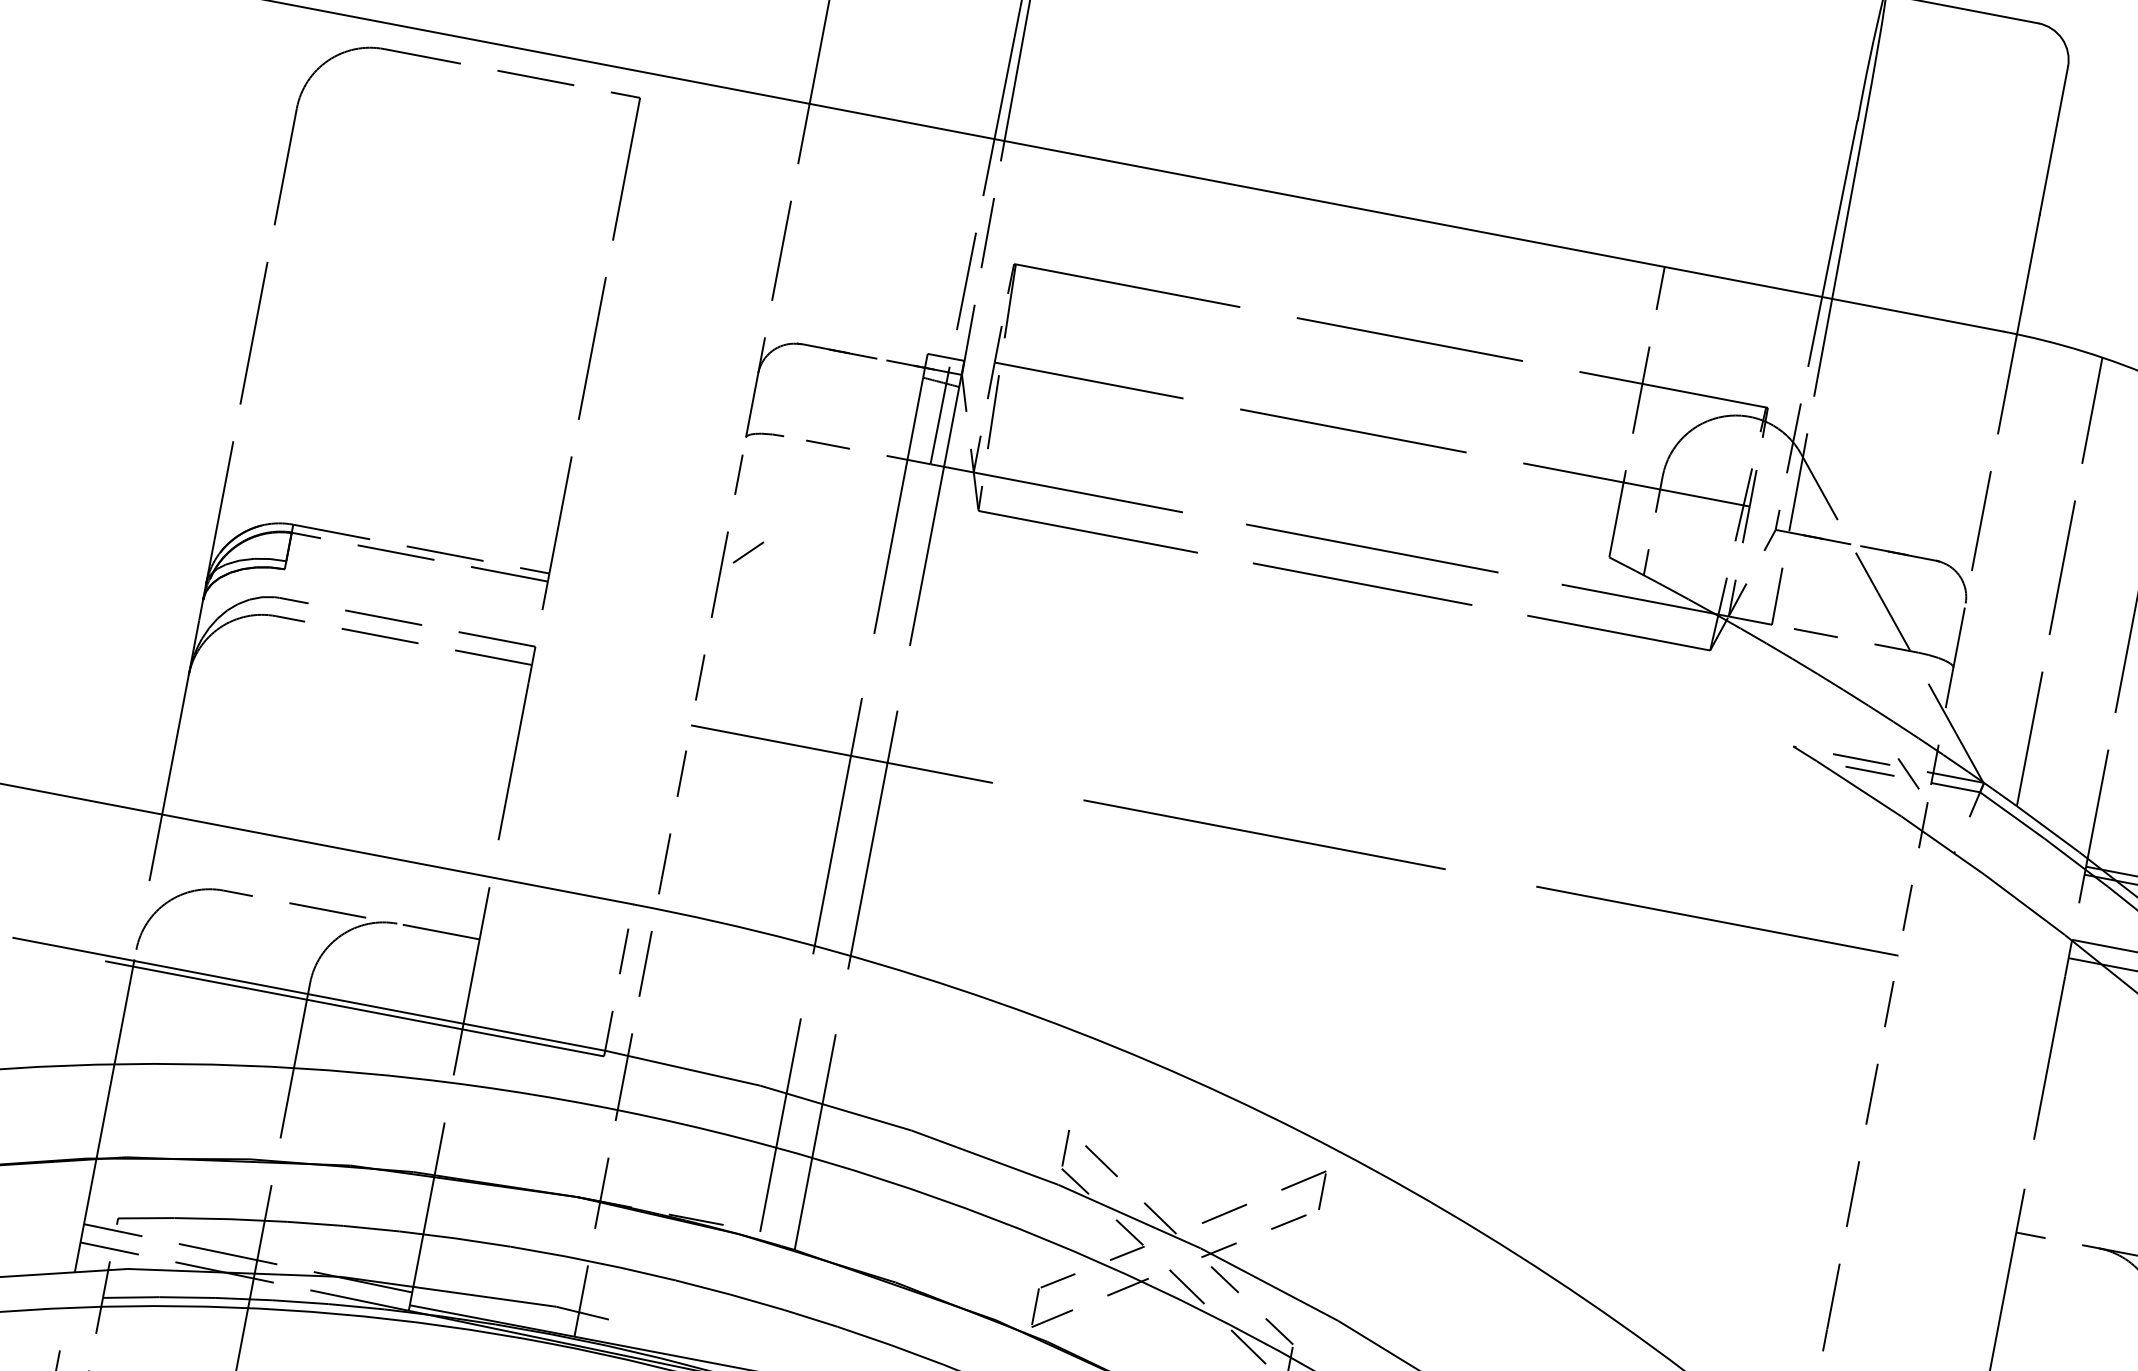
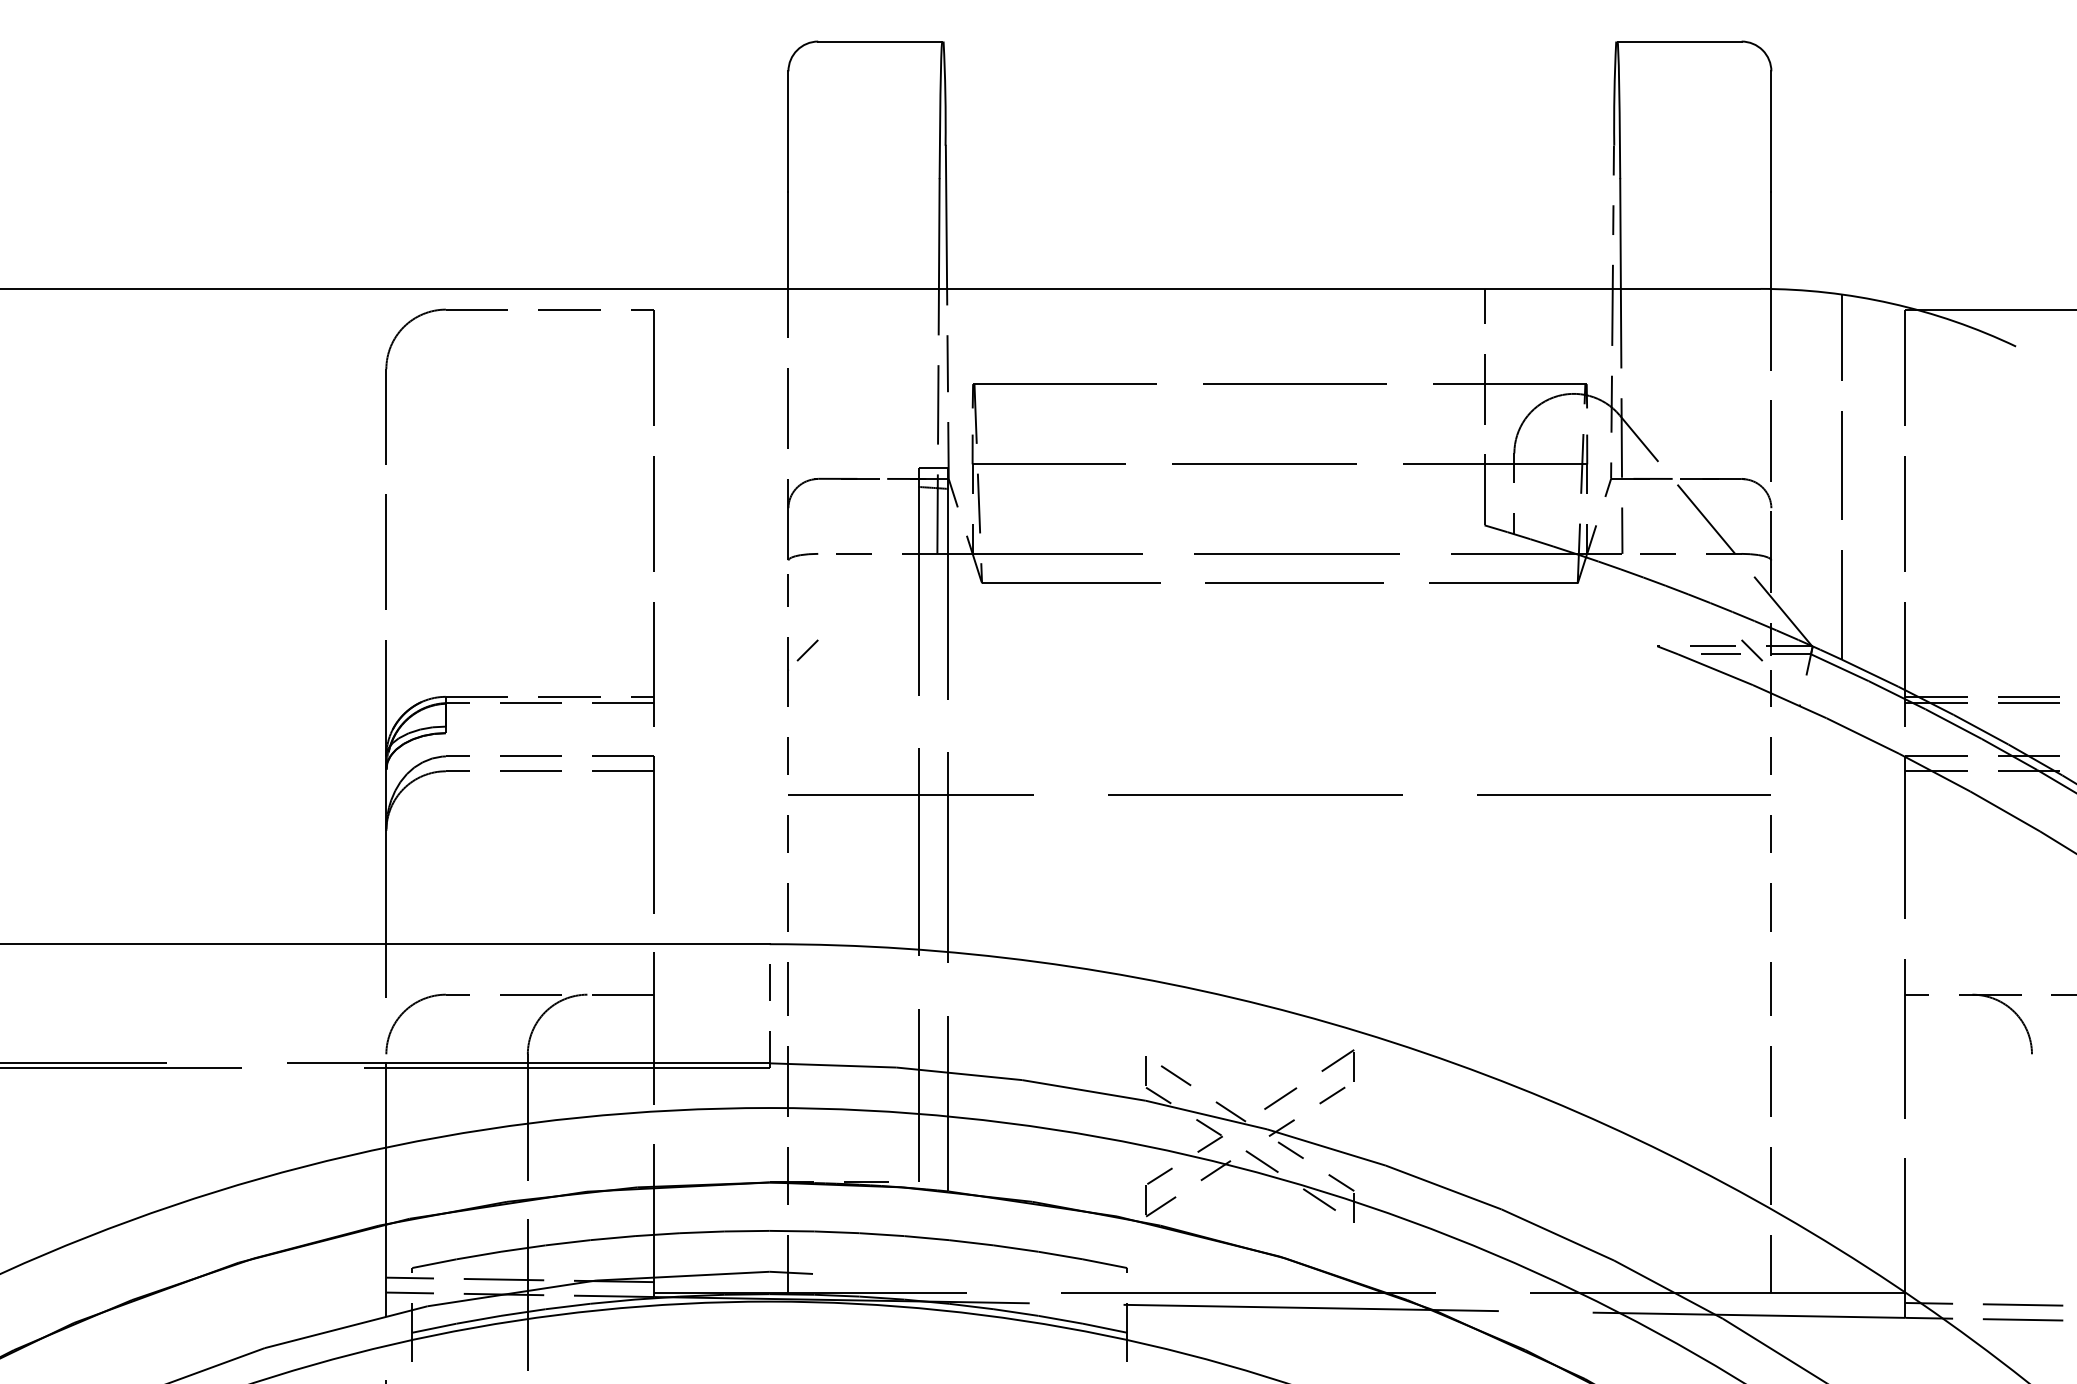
line: (1839, 209) -> (1613, 217), solid -> dashed

